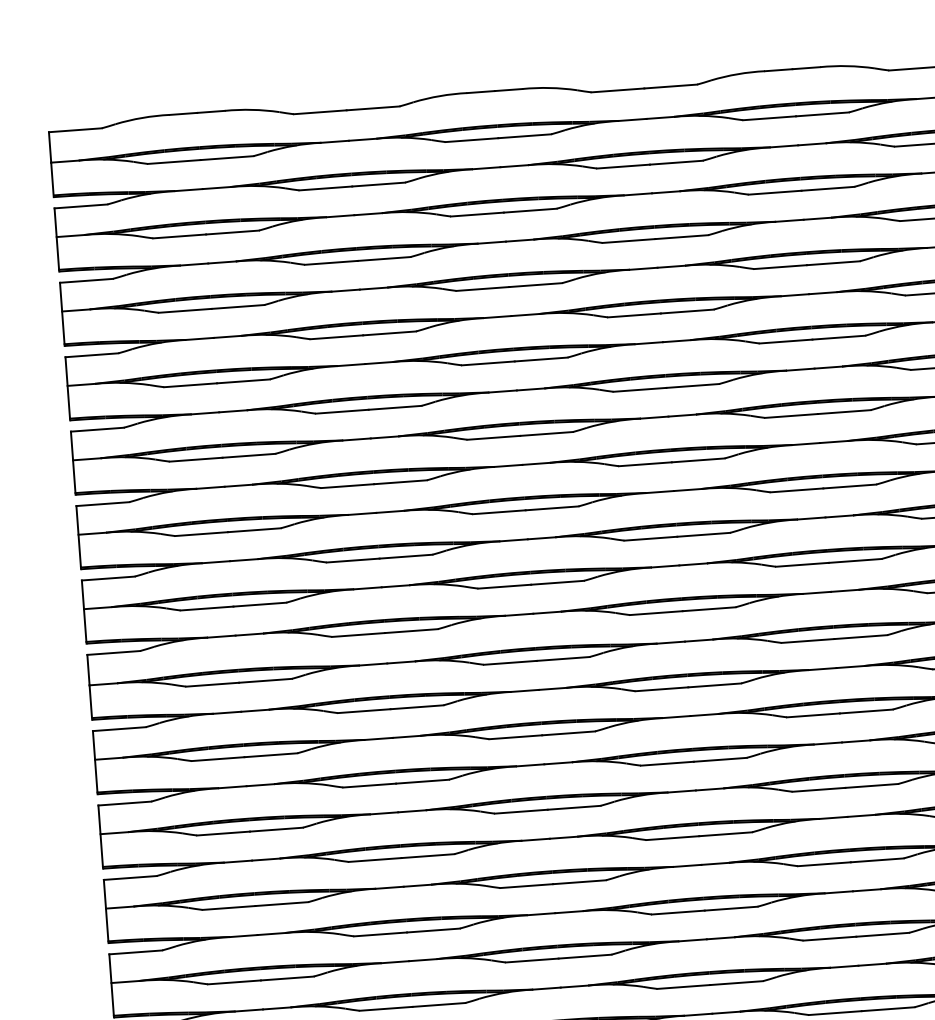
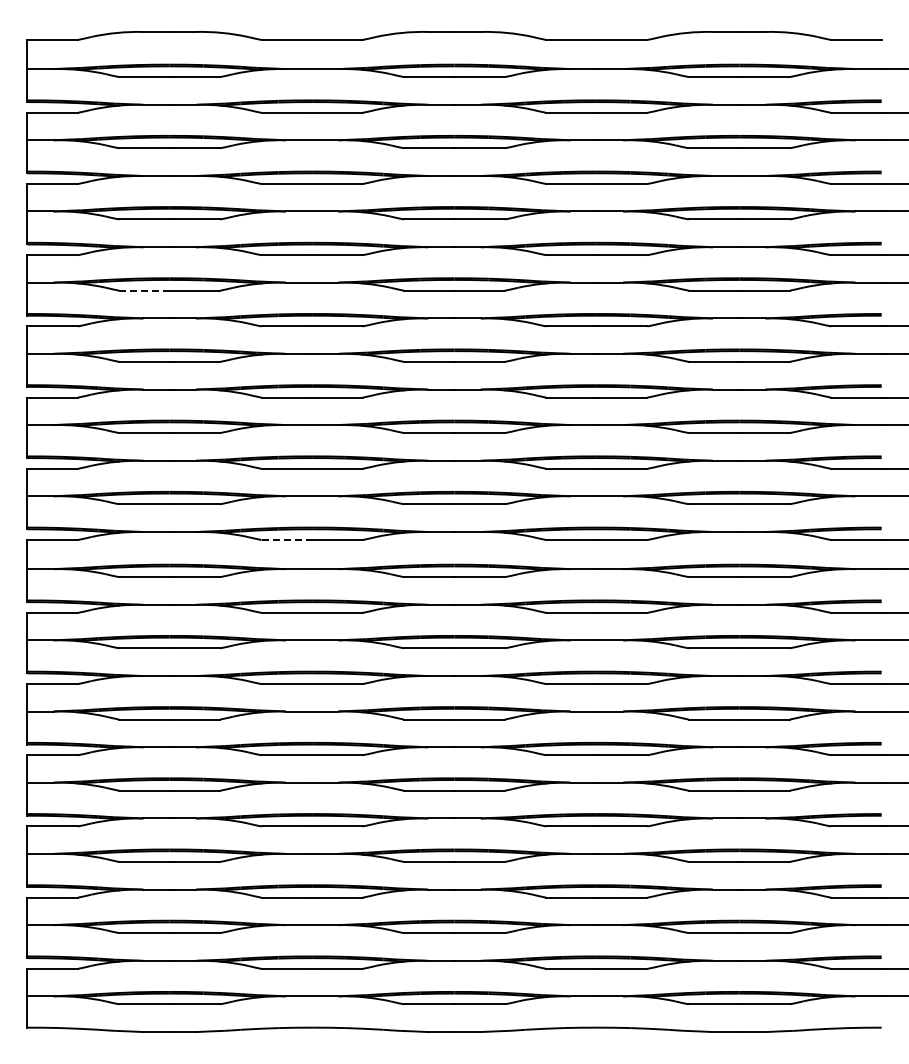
line: (190, 385) -> (144, 290), solid -> dashed
line: (359, 635) -> (287, 540), solid -> dashed

